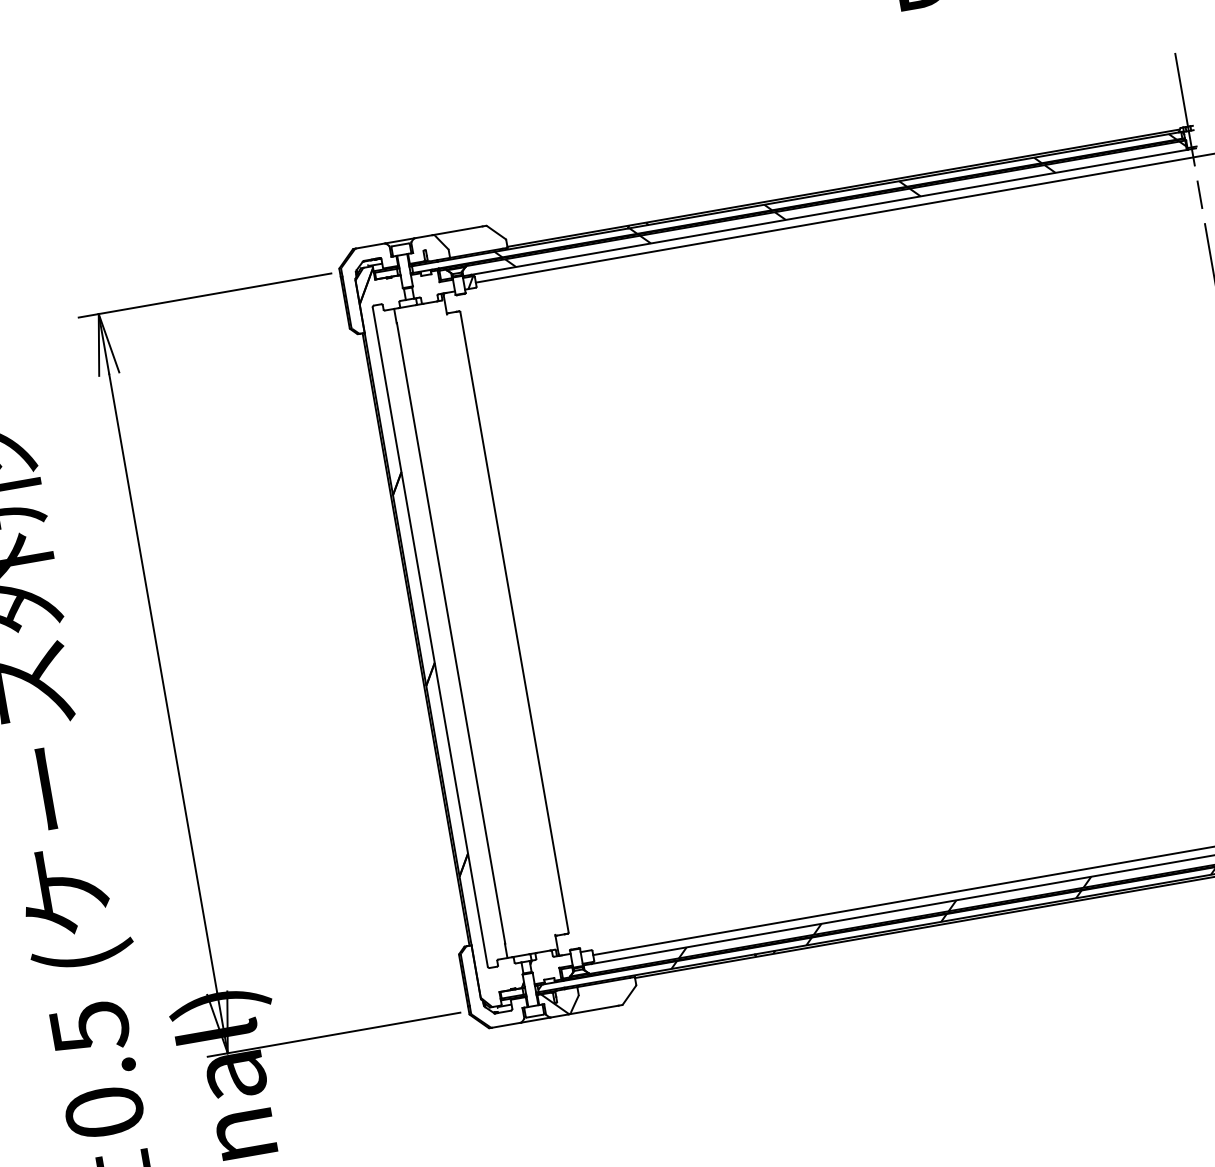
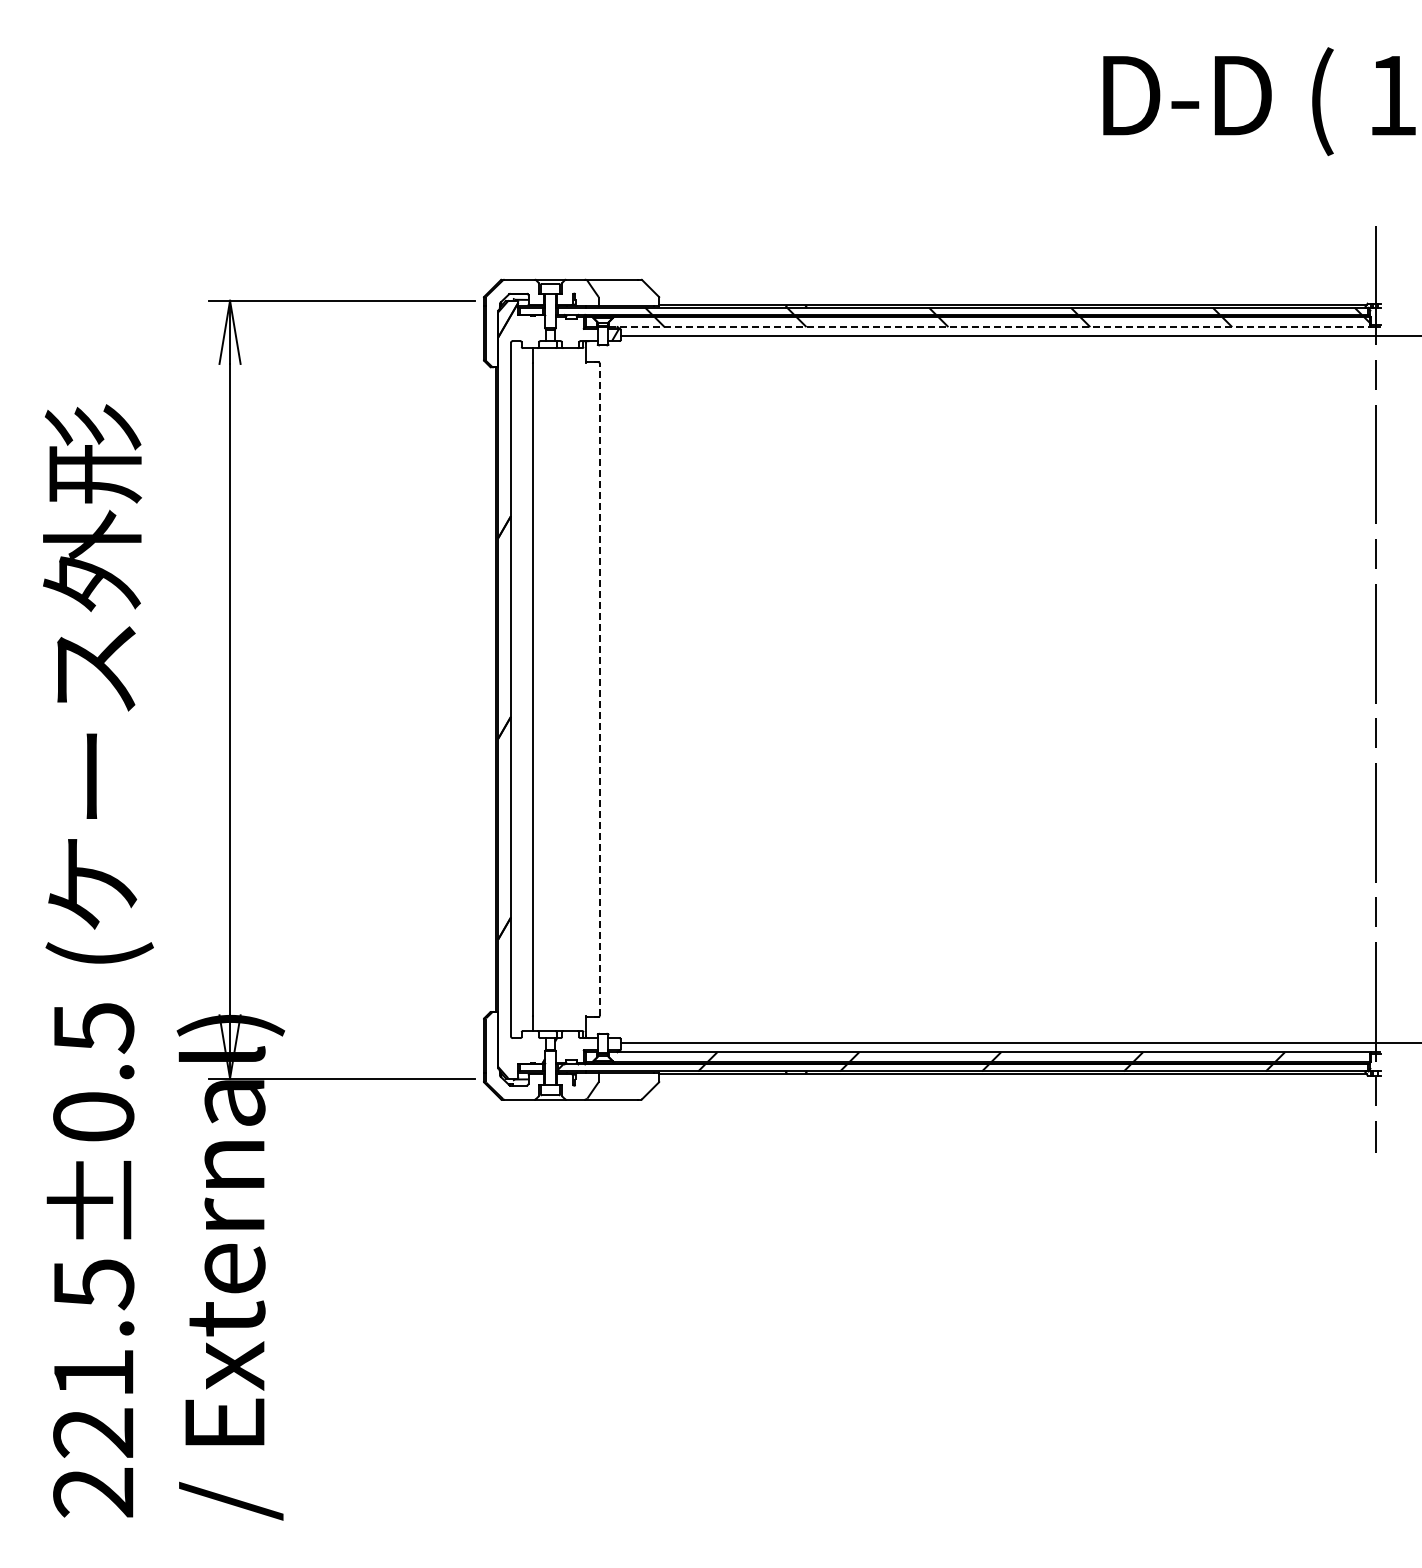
line: (825, 213) -> (990, 327), solid -> dashed
line: (514, 622) -> (599, 689), solid -> dashed
hatch: (554, 1004) -> (572, 1086), removed

